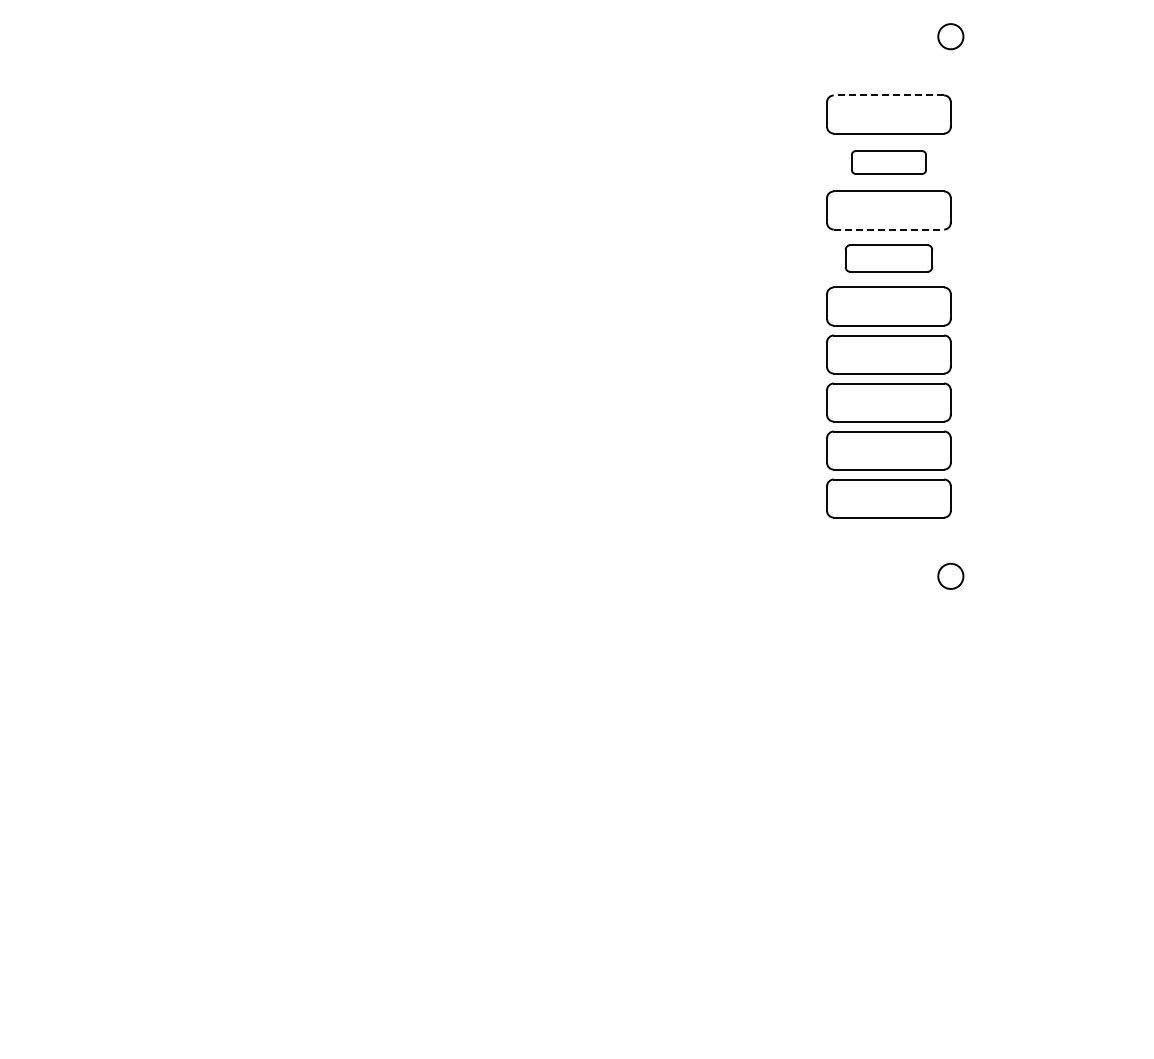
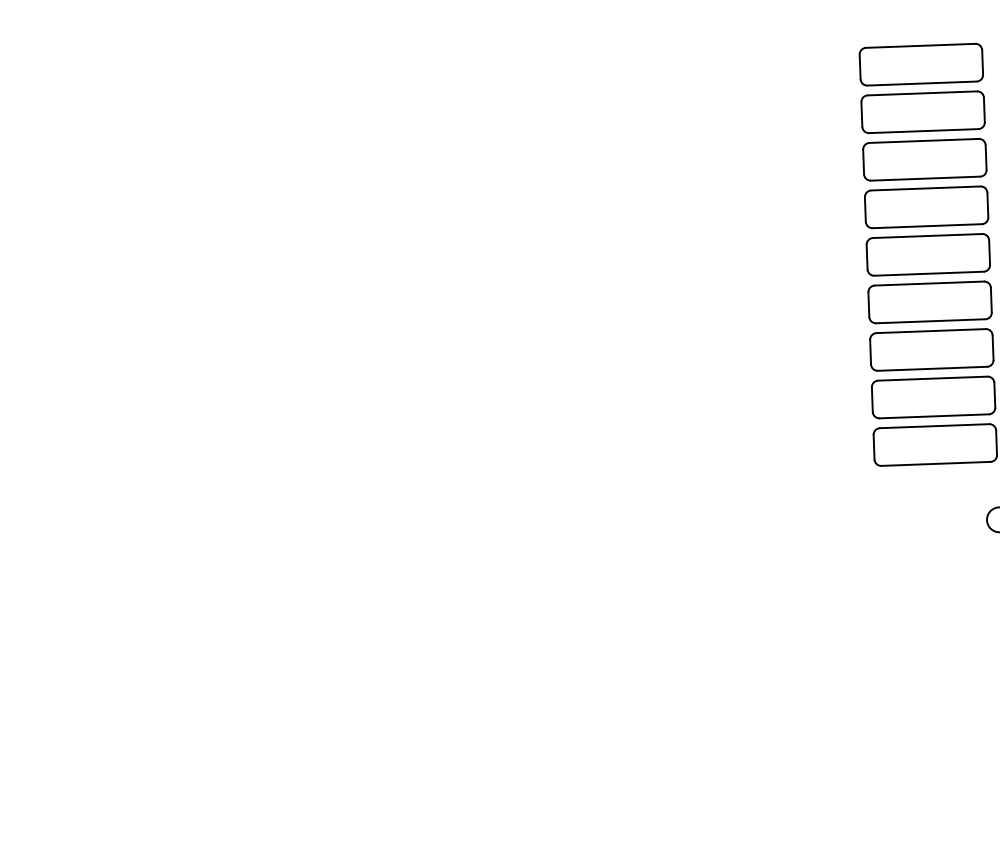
line: (888, 95) -> (920, 45), dashed -> solid
part: (888, 162) -> (922, 112), size x1.67
line: (889, 229) -> (926, 178), dashed -> solid
part: (888, 258) -> (926, 207), size x1.43

